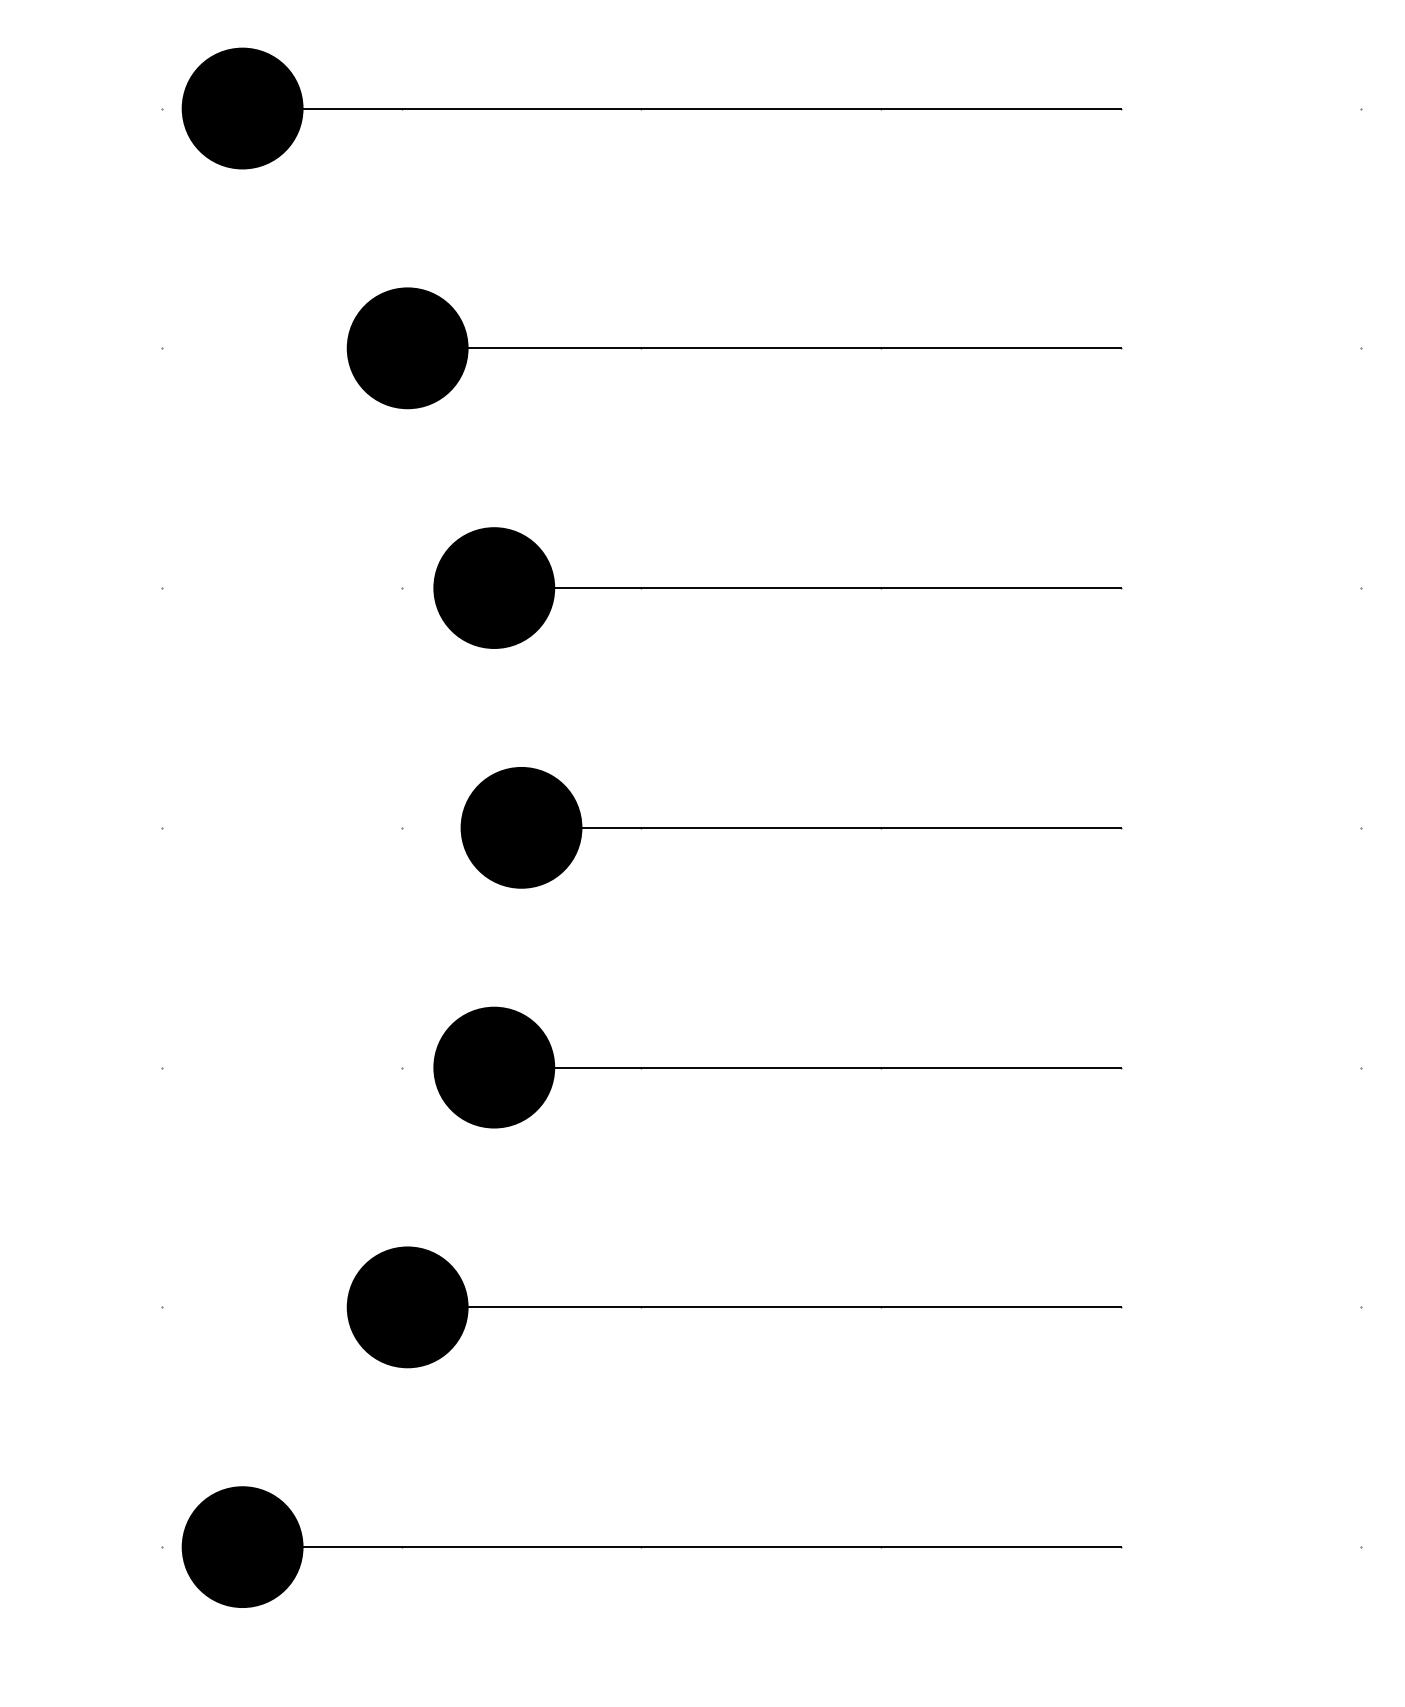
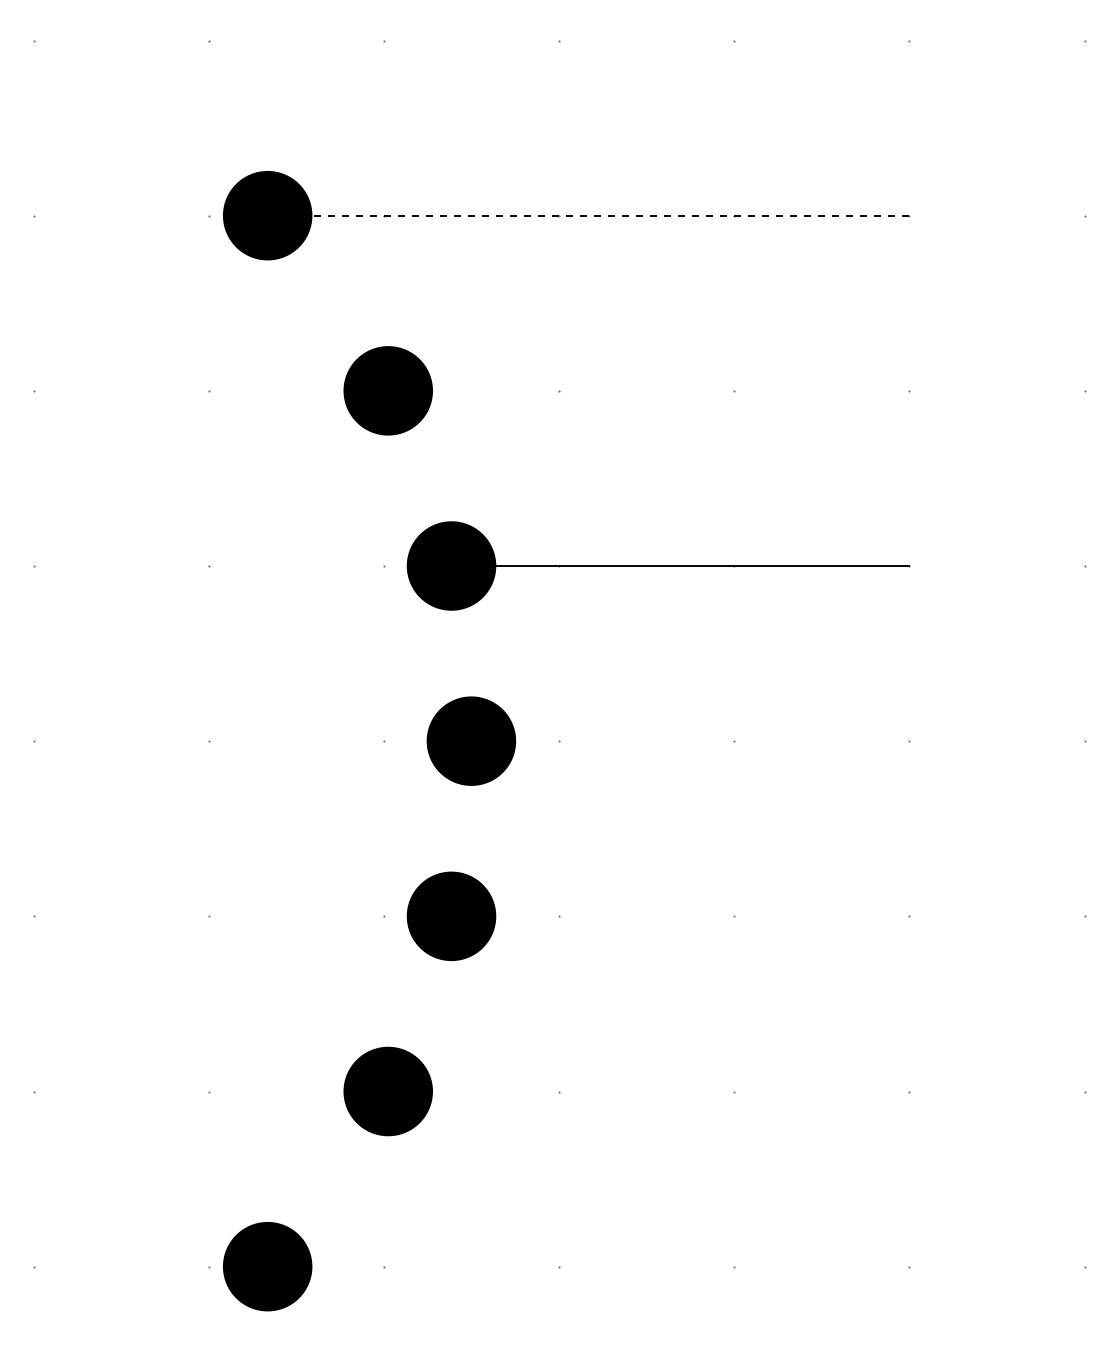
line: (711, 108) -> (610, 215), solid -> dashed
line: (794, 347) -> (670, 390), removed
line: (851, 828) -> (712, 741), removed
line: (837, 1067) -> (702, 916), removed
line: (794, 1307) -> (670, 1091), removed
line: (711, 1546) -> (610, 1266), removed

